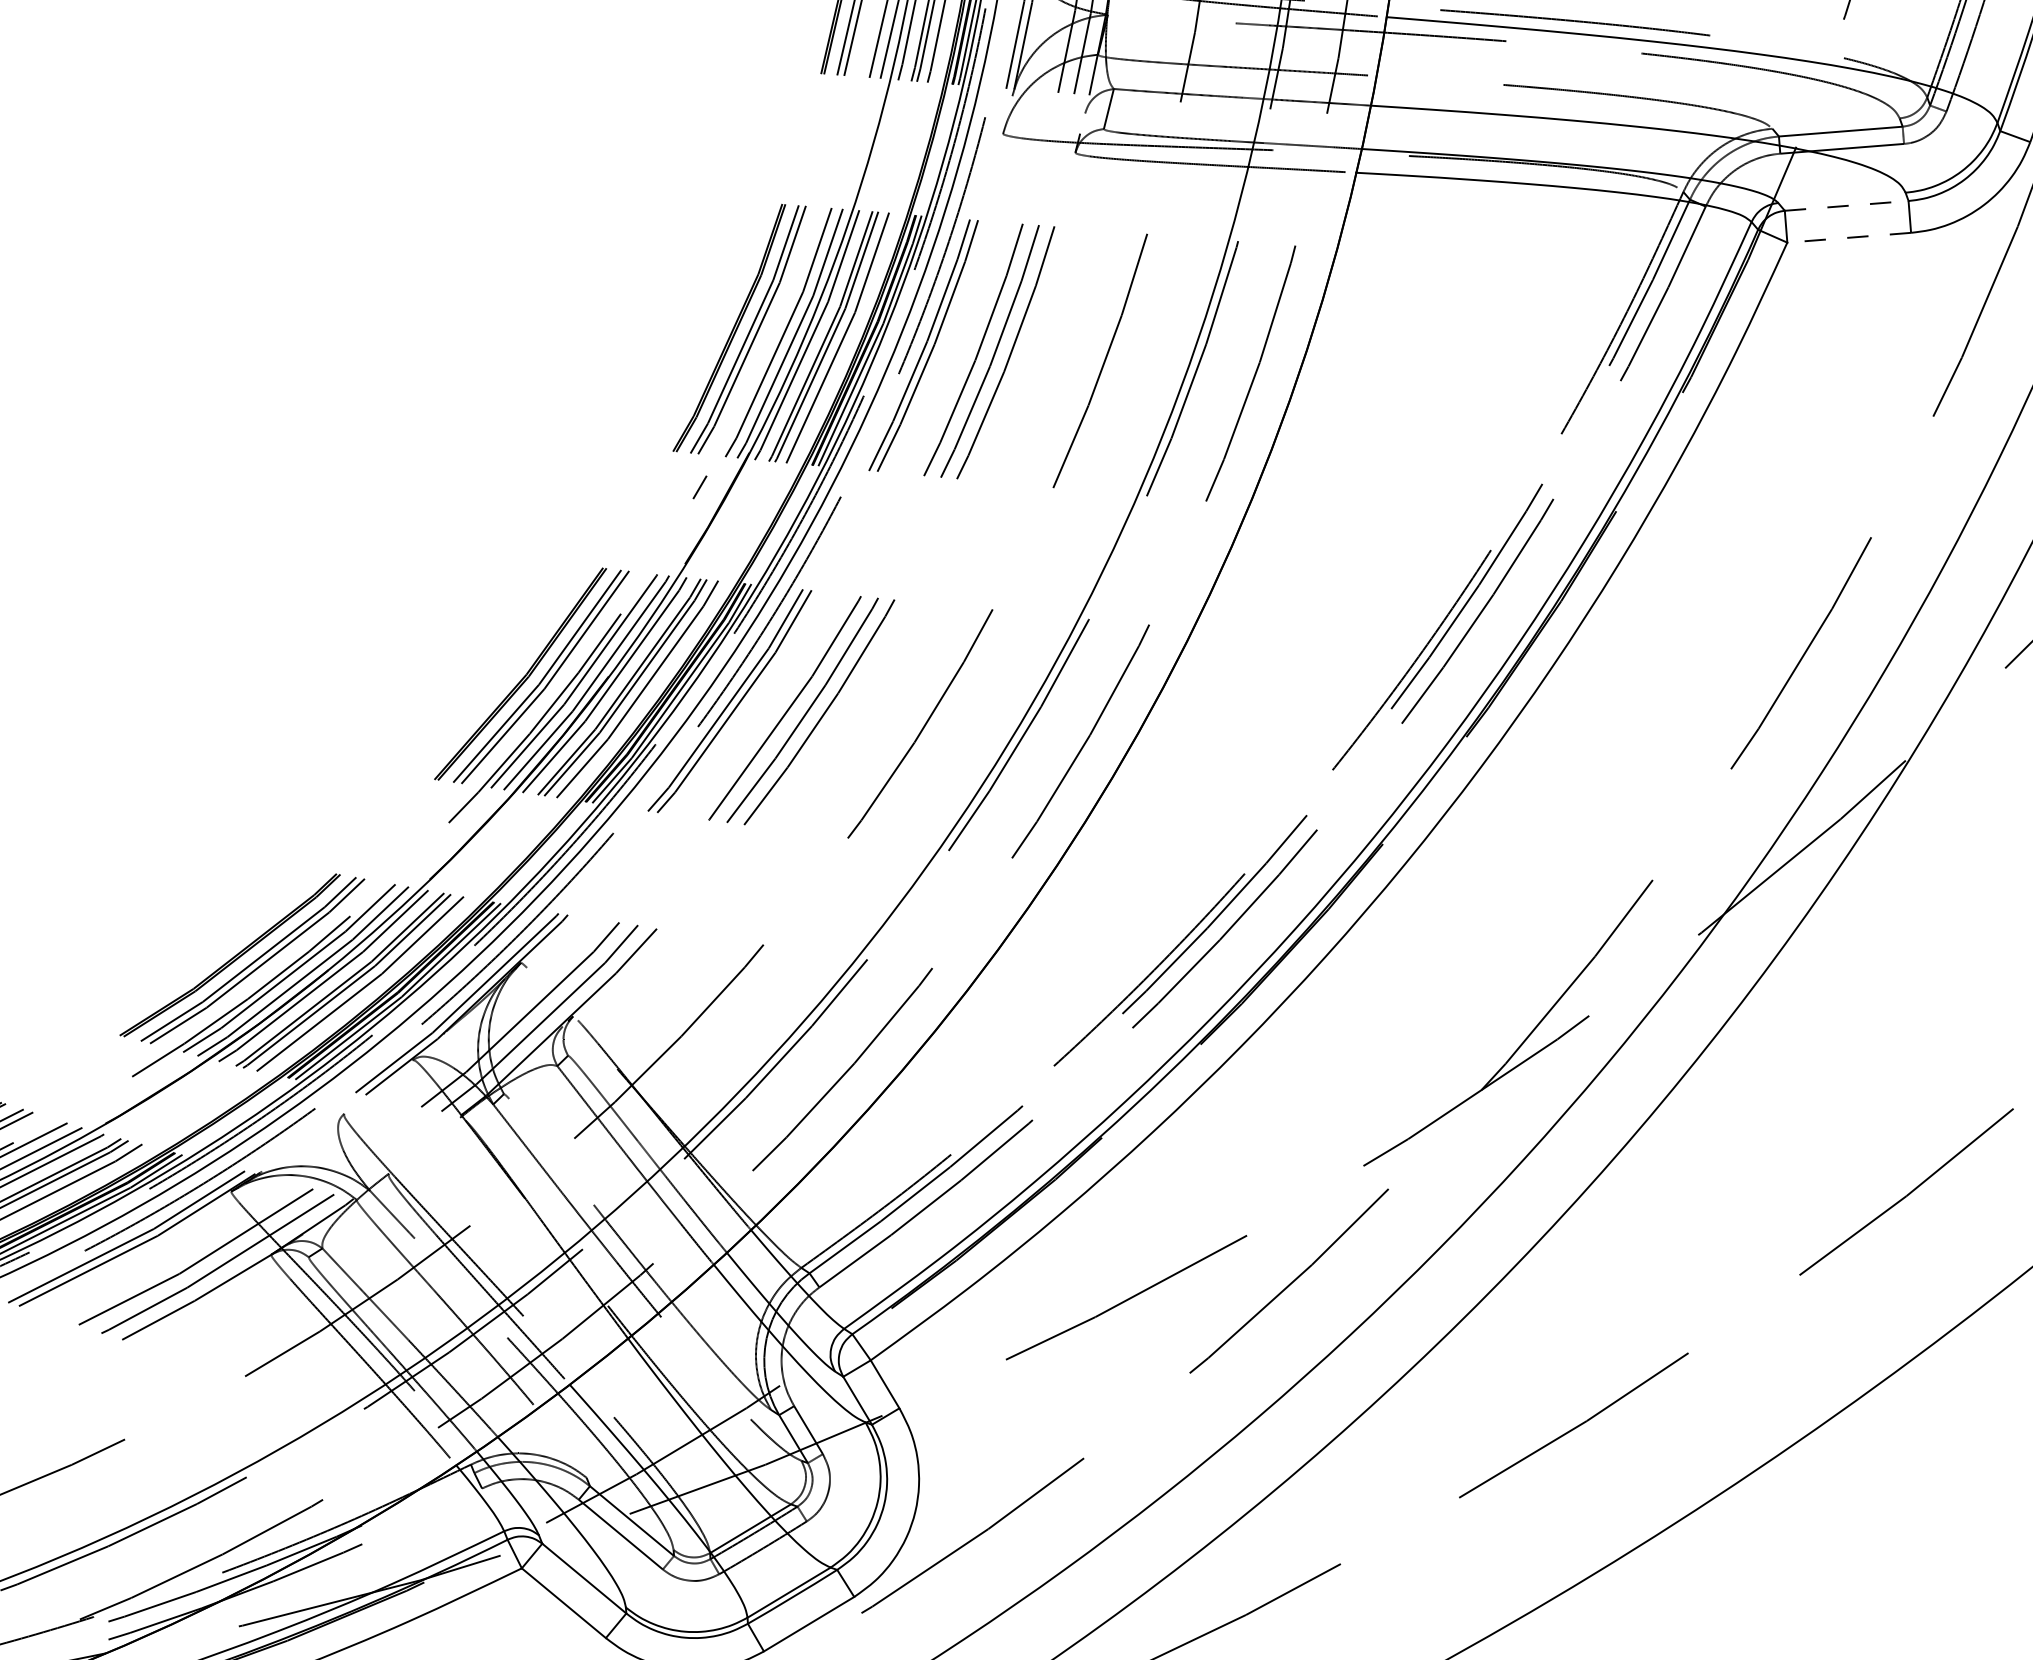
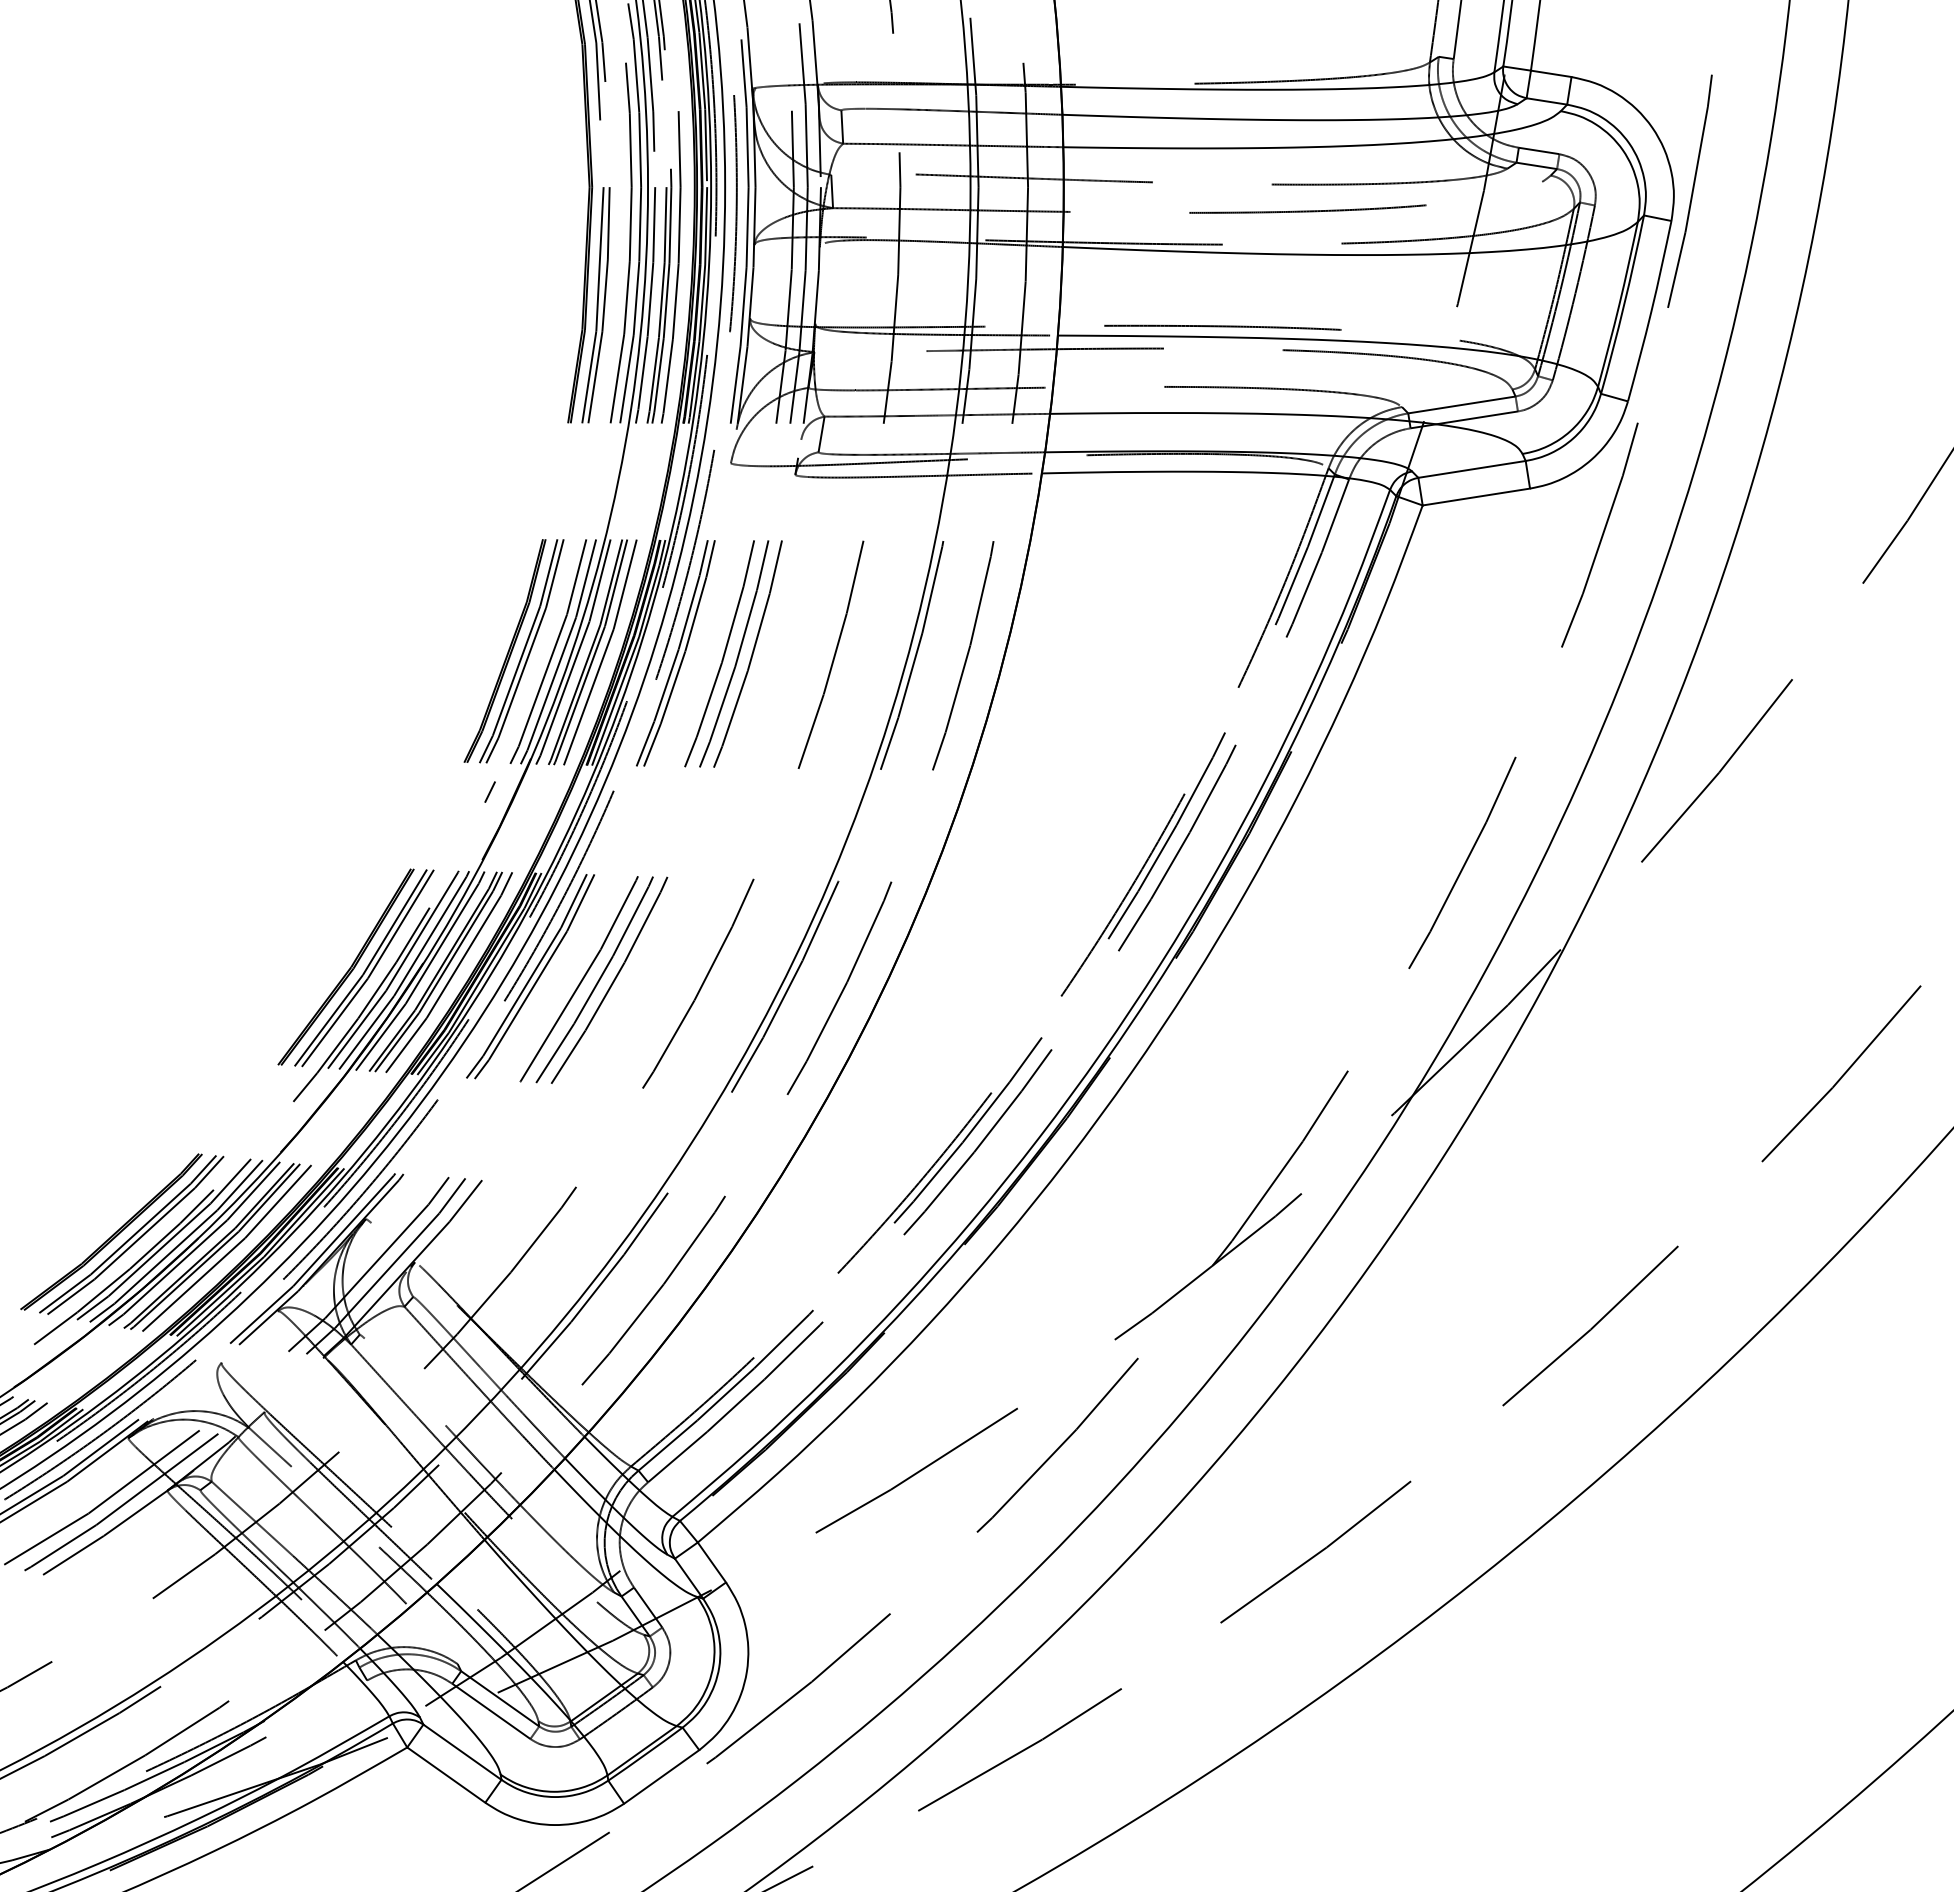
line: (1847, 206) -> (1472, 469), dashed -> solid
line: (1848, 238) -> (1475, 497), dashed -> solid

